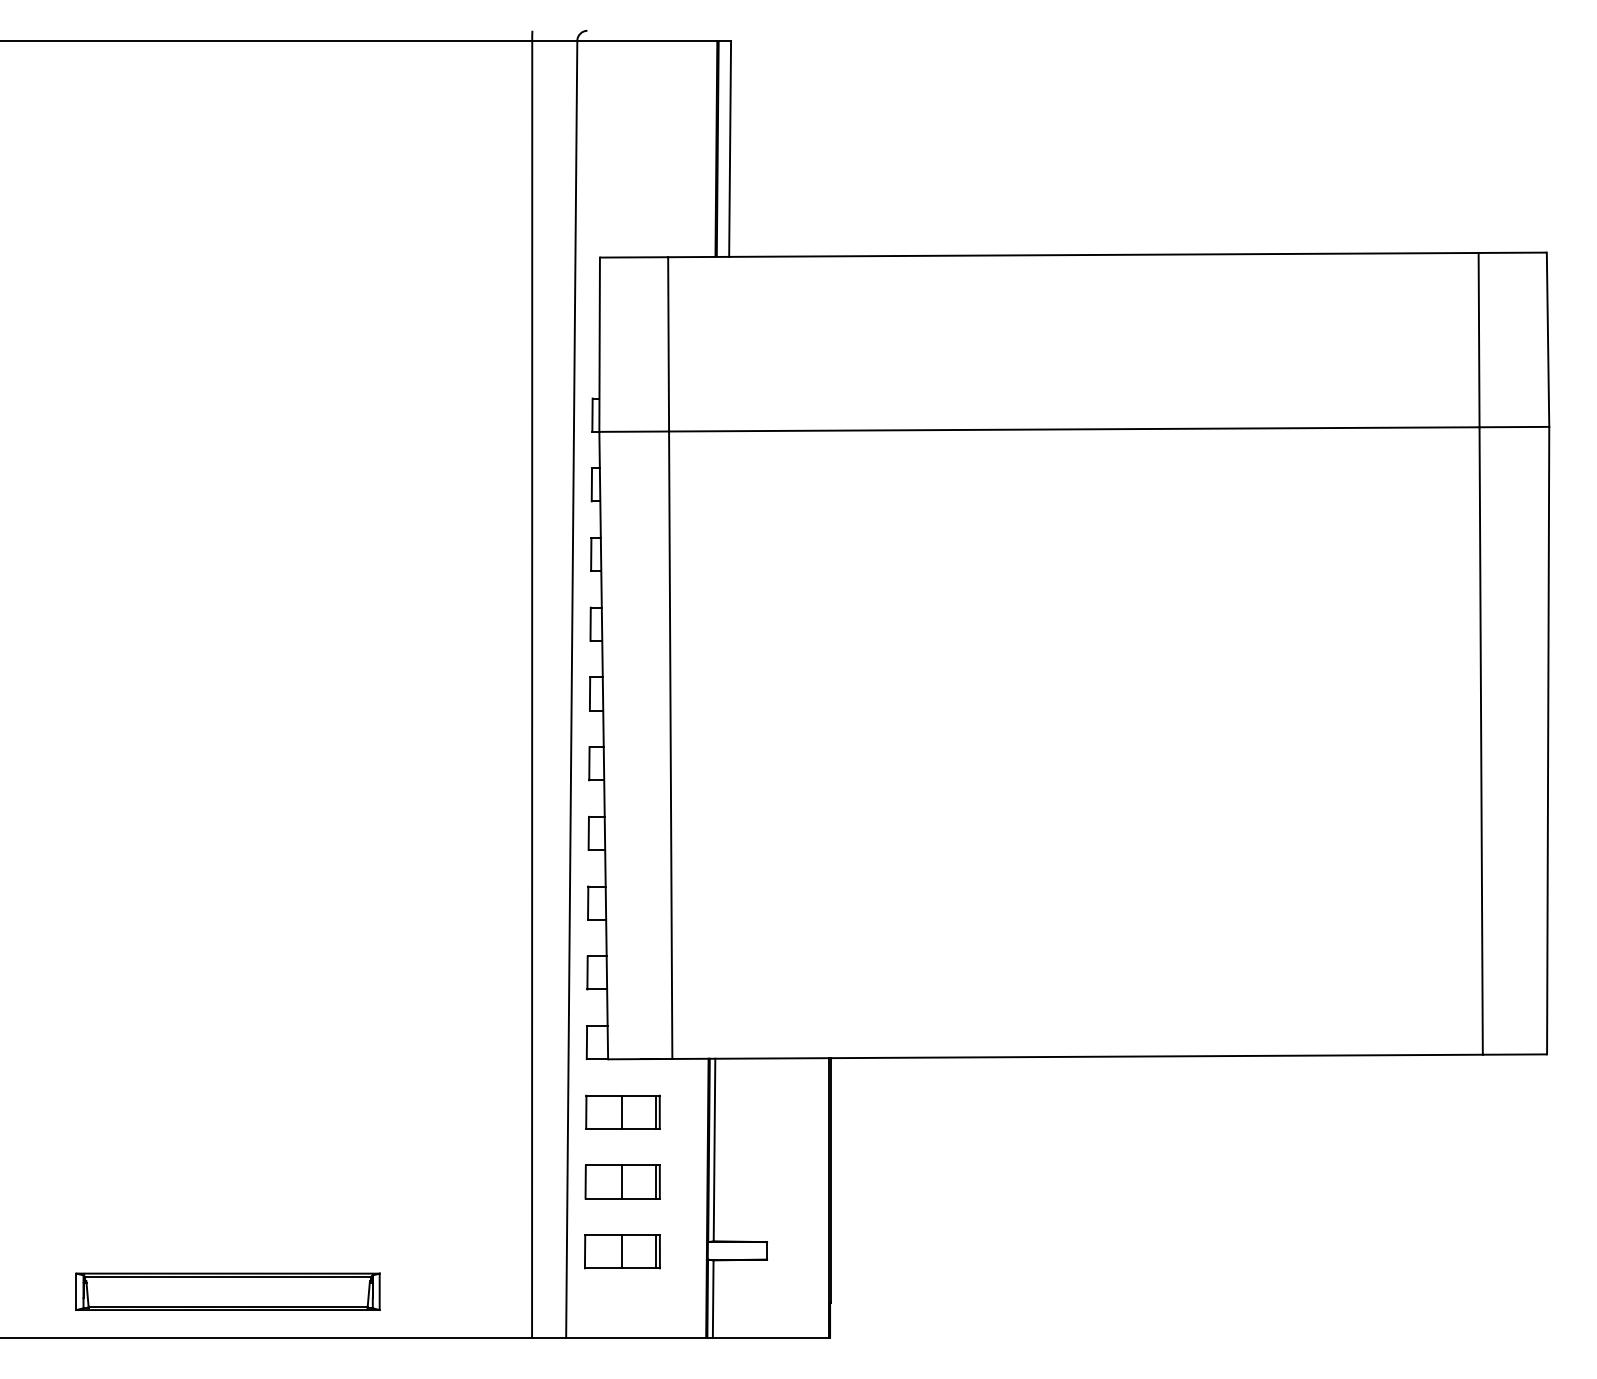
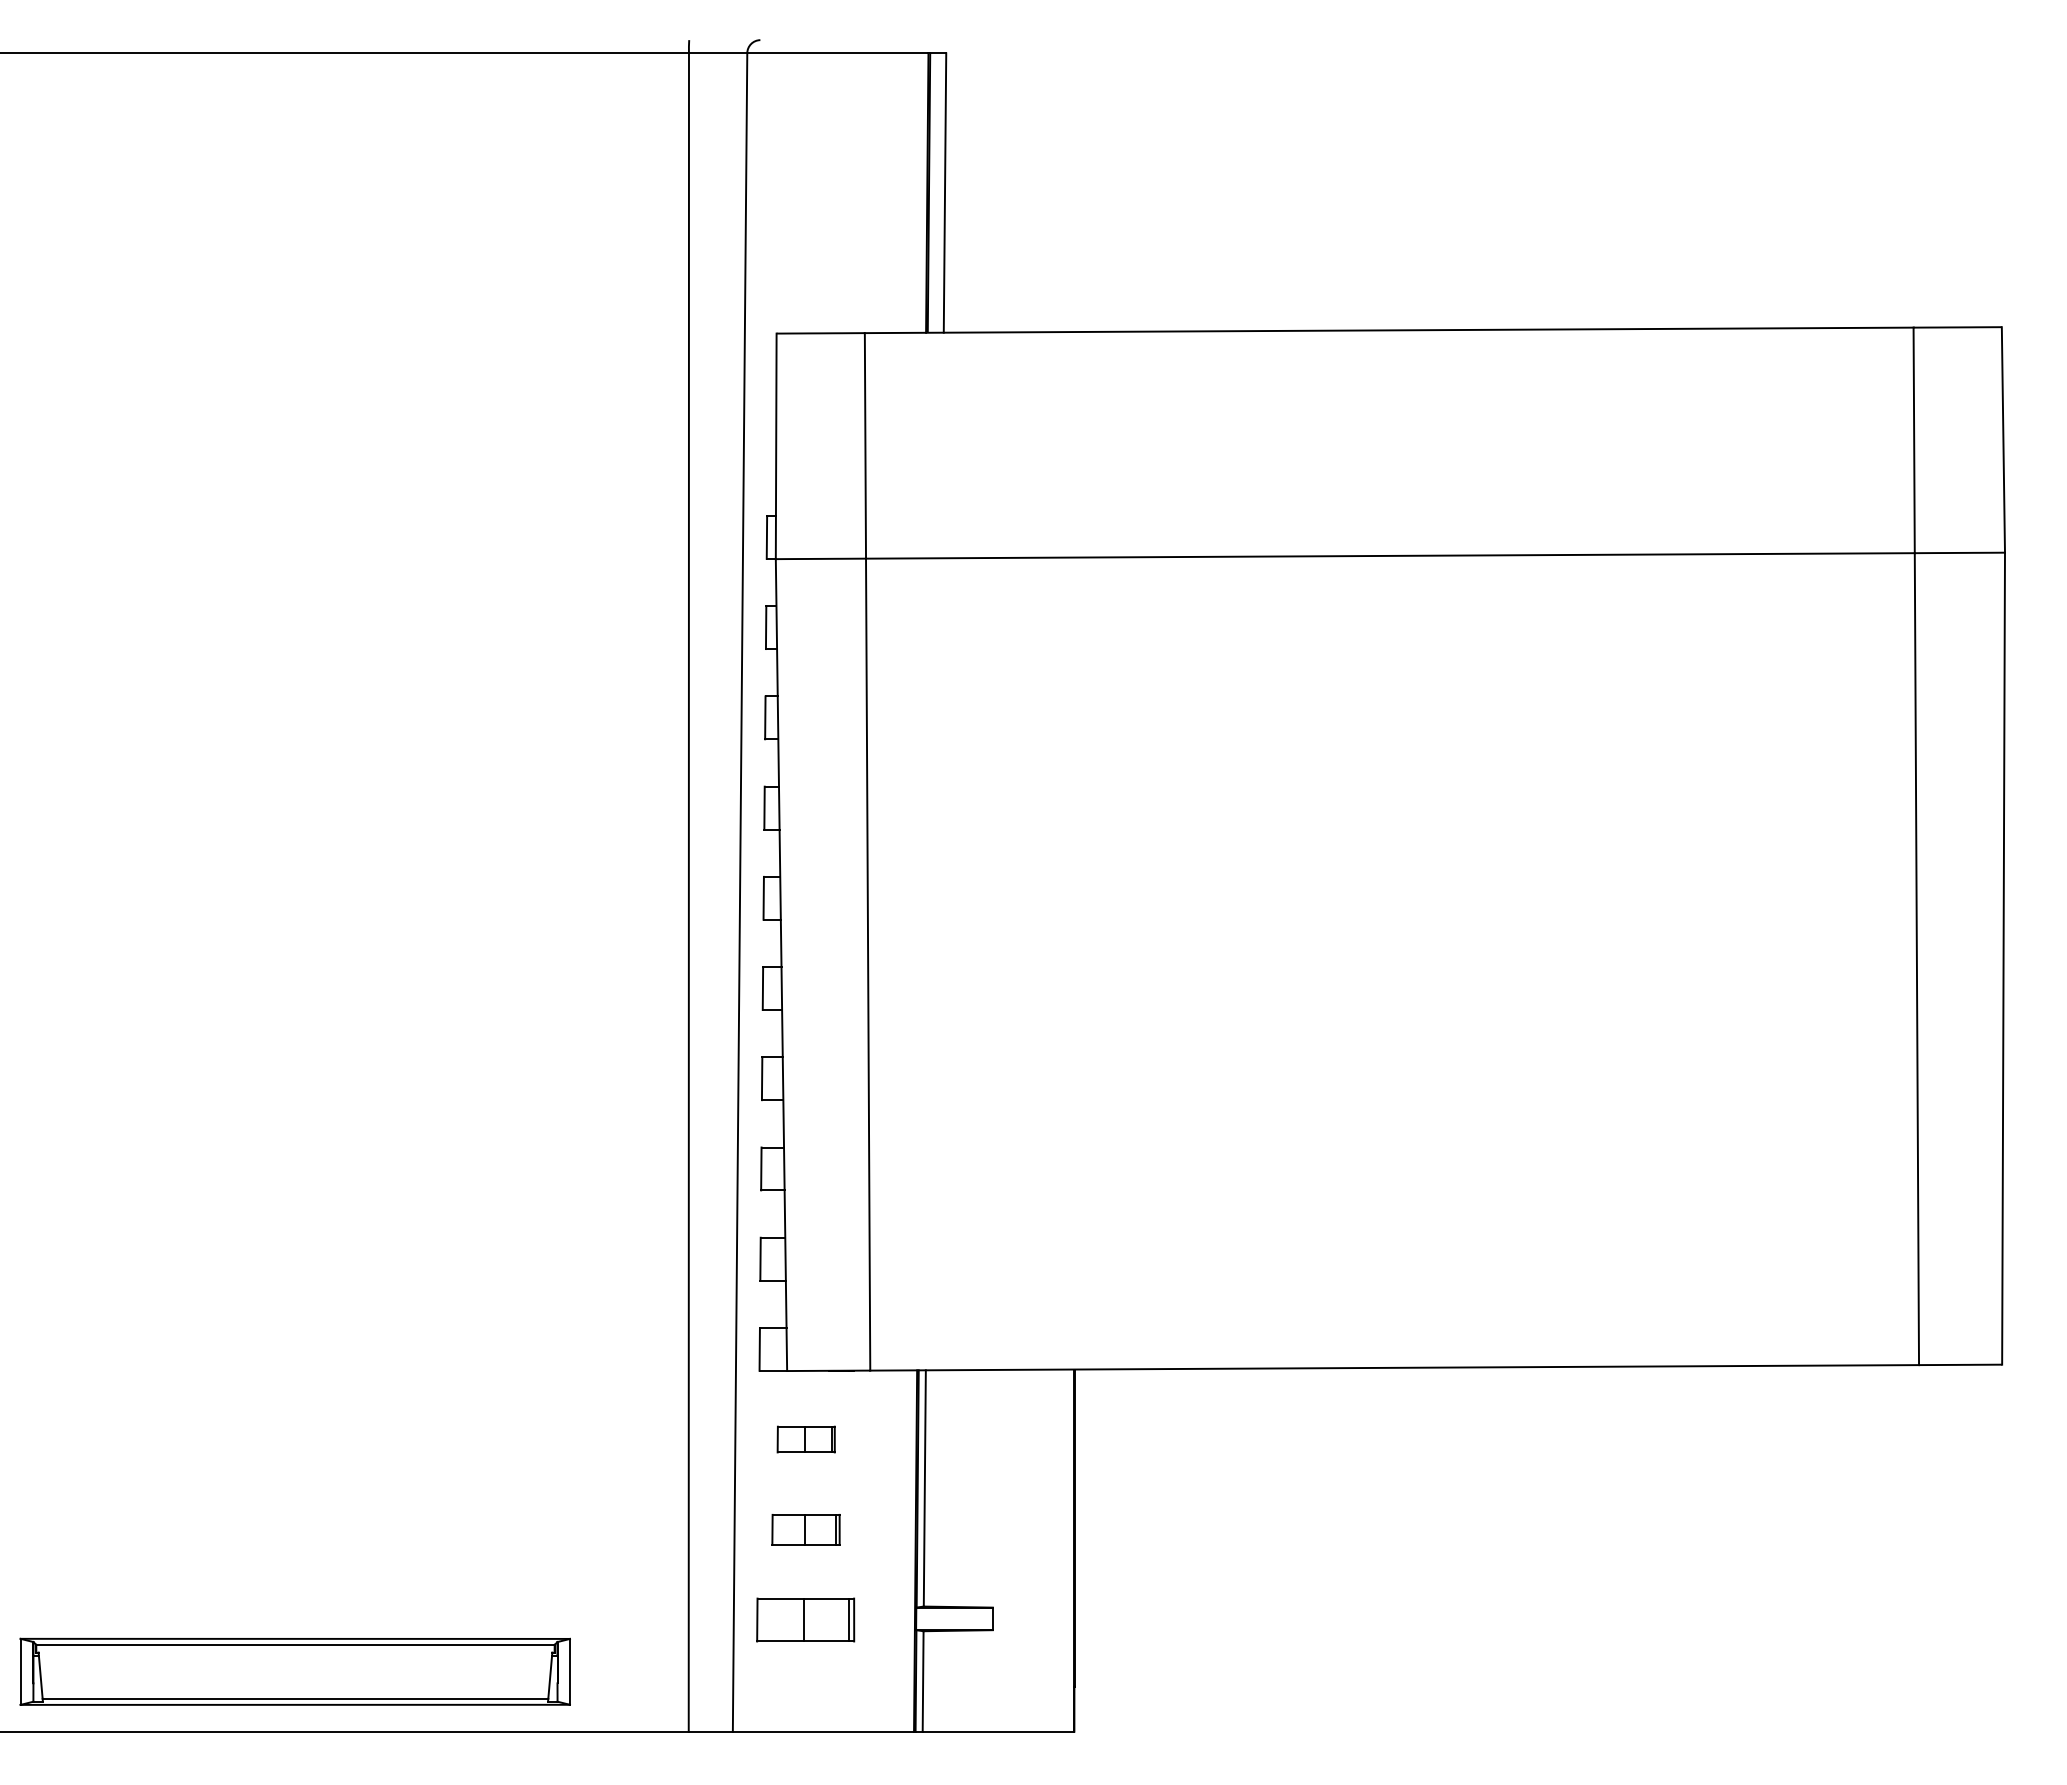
part: (622, 1112) -> (805, 1439), size x0.6
part: (622, 1181) -> (805, 1529), size x0.7
part: (228, 1291) -> (295, 1671), size x1.4

